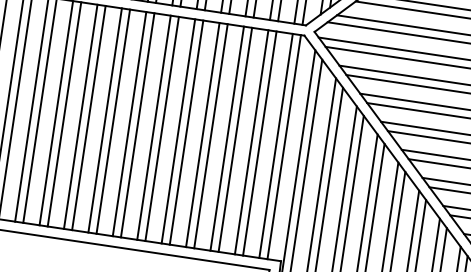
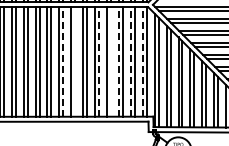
line: (113, 122) -> (63, 62), solid -> dashed
line: (138, 124) -> (75, 61), removed
line: (187, 133) -> (99, 62), solid -> dashed
line: (212, 135) -> (111, 61), removed
line: (226, 139) -> (118, 62), solid -> dashed
line: (250, 143) -> (130, 62), solid -> dashed
line: (275, 146) -> (142, 62), solid -> dashed

